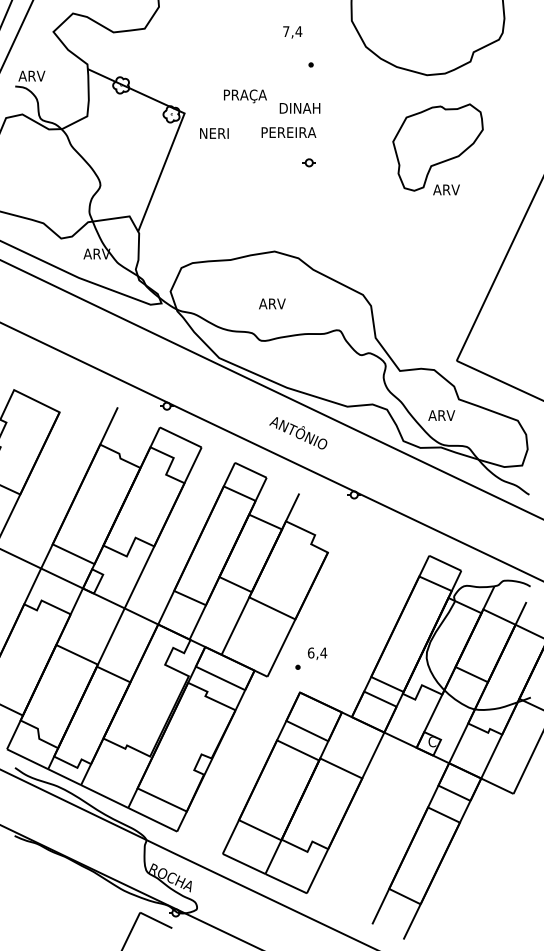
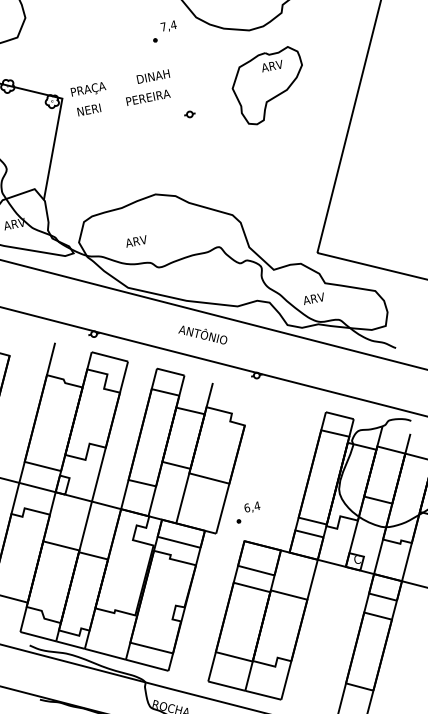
text: (292, 32) -> (168, 26), moved
text: (245, 96) -> (88, 90), moved
part: (308, 162) -> (189, 114), moved
text: (446, 189) -> (272, 65), moved
text: (272, 303) -> (136, 241), moved

